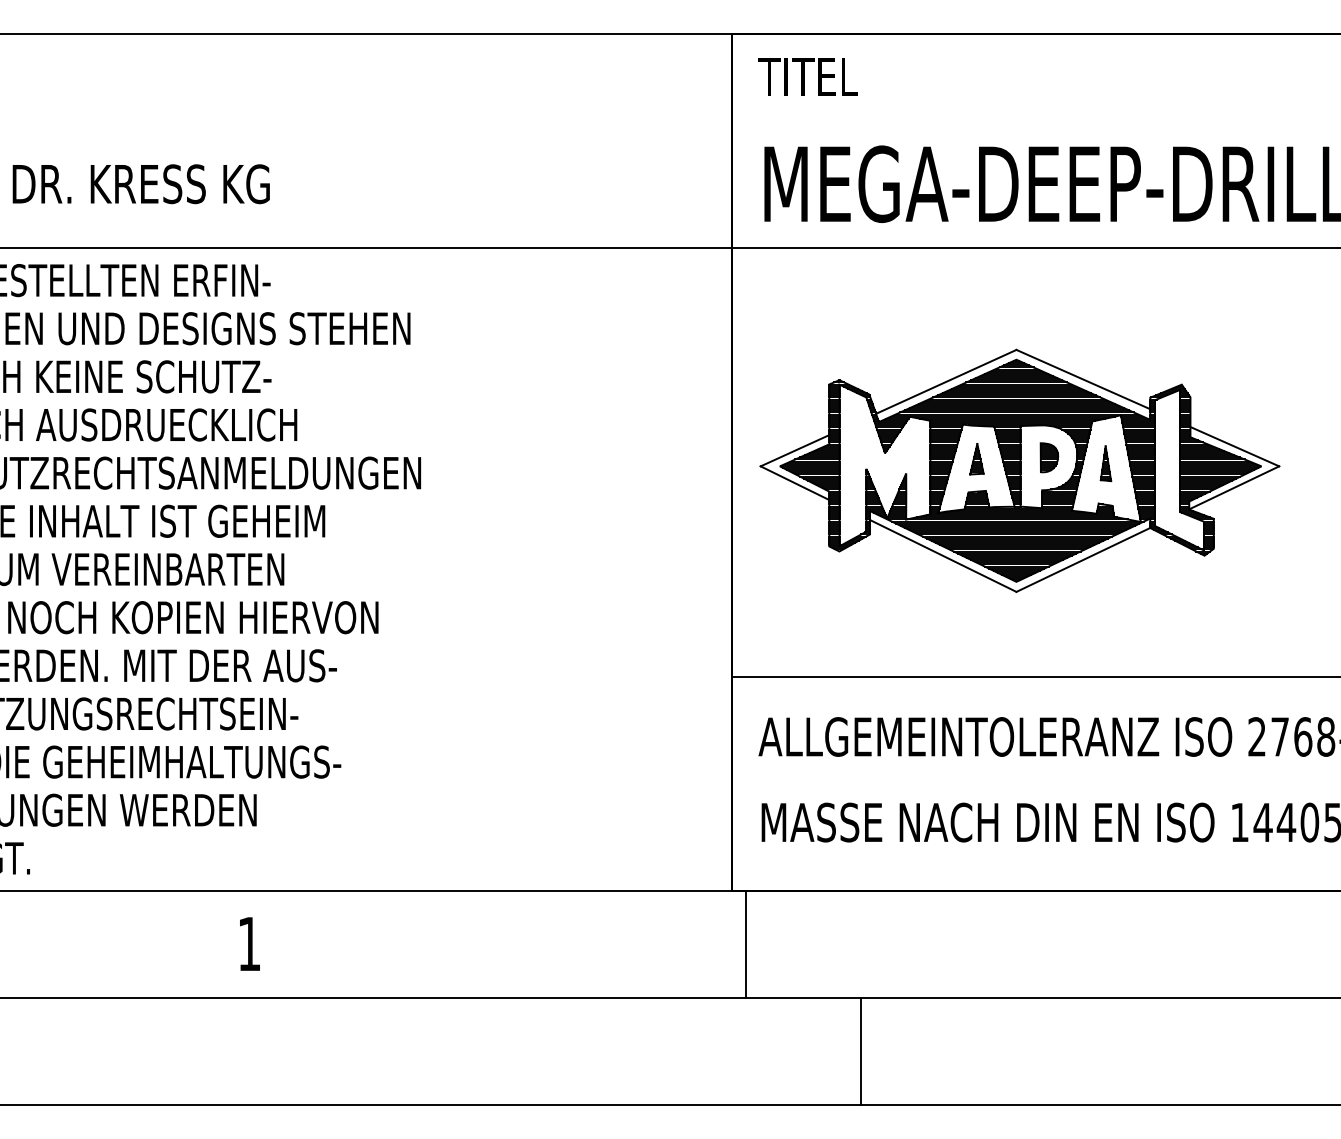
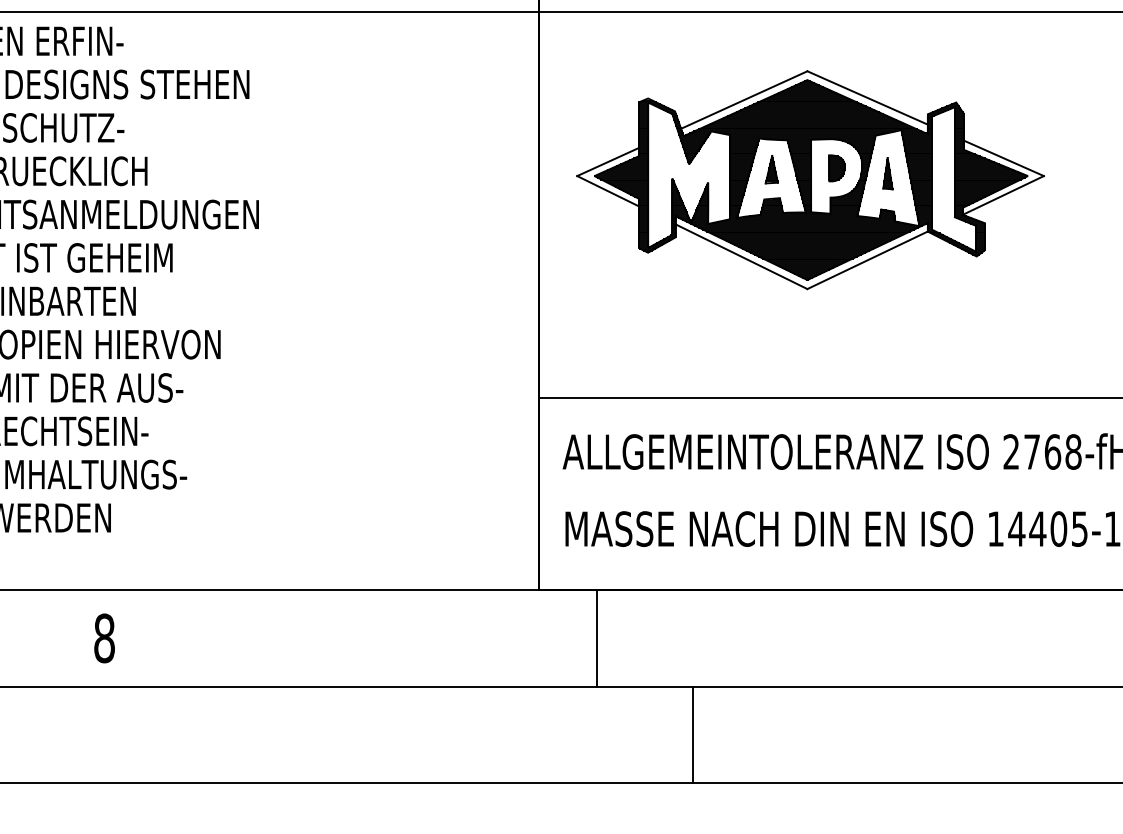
part: (1019, 470) -> (810, 179), moved
text: (249, 943) -> (104, 637), 1 -> 8
line: (746, 943) -> (596, 637), moved
line: (861, 1050) -> (693, 734), moved

